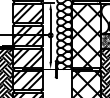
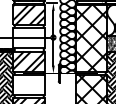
hatch: (27, 35) -> (28, 37), removed
hatch: (27, 79) -> (28, 84), removed

